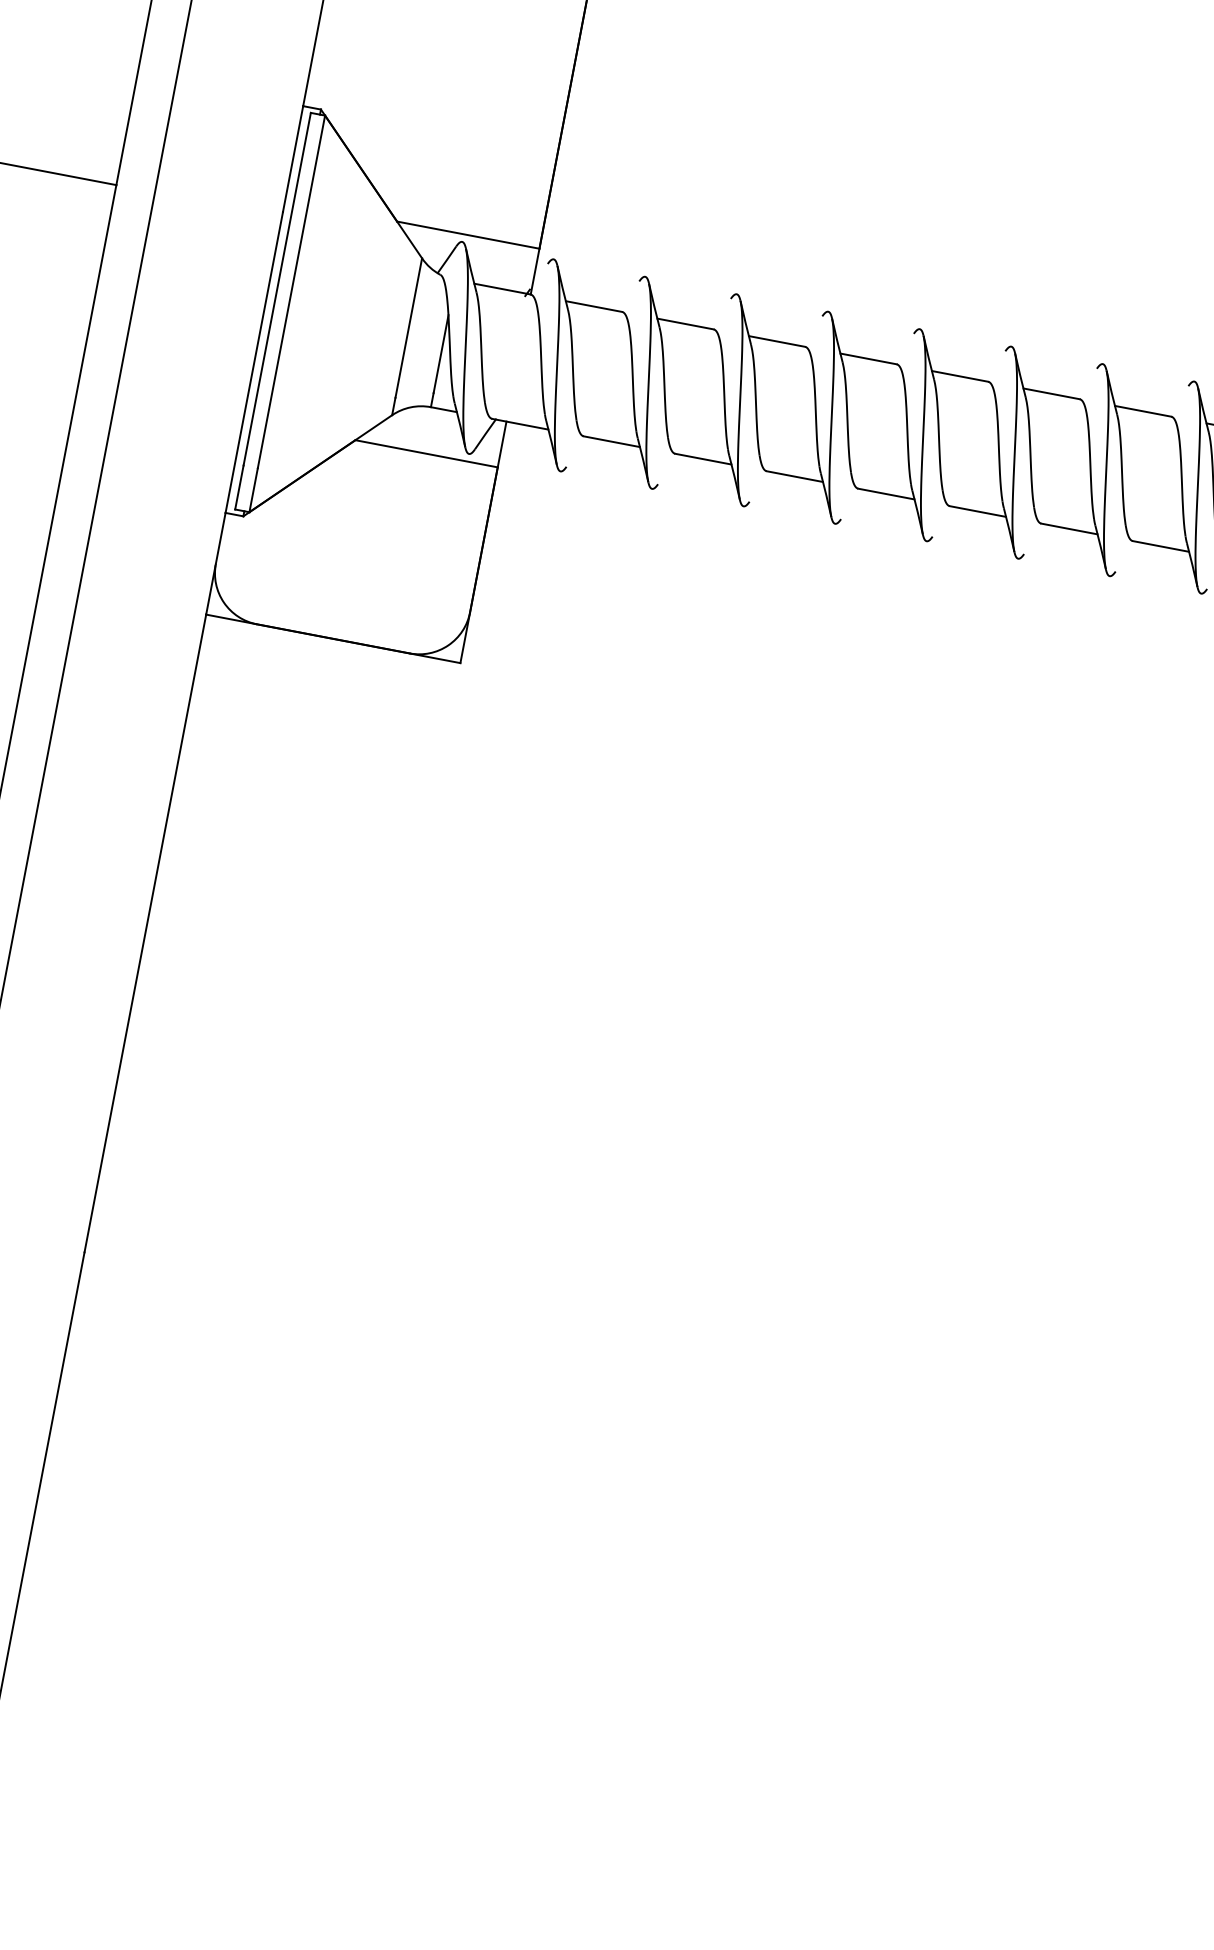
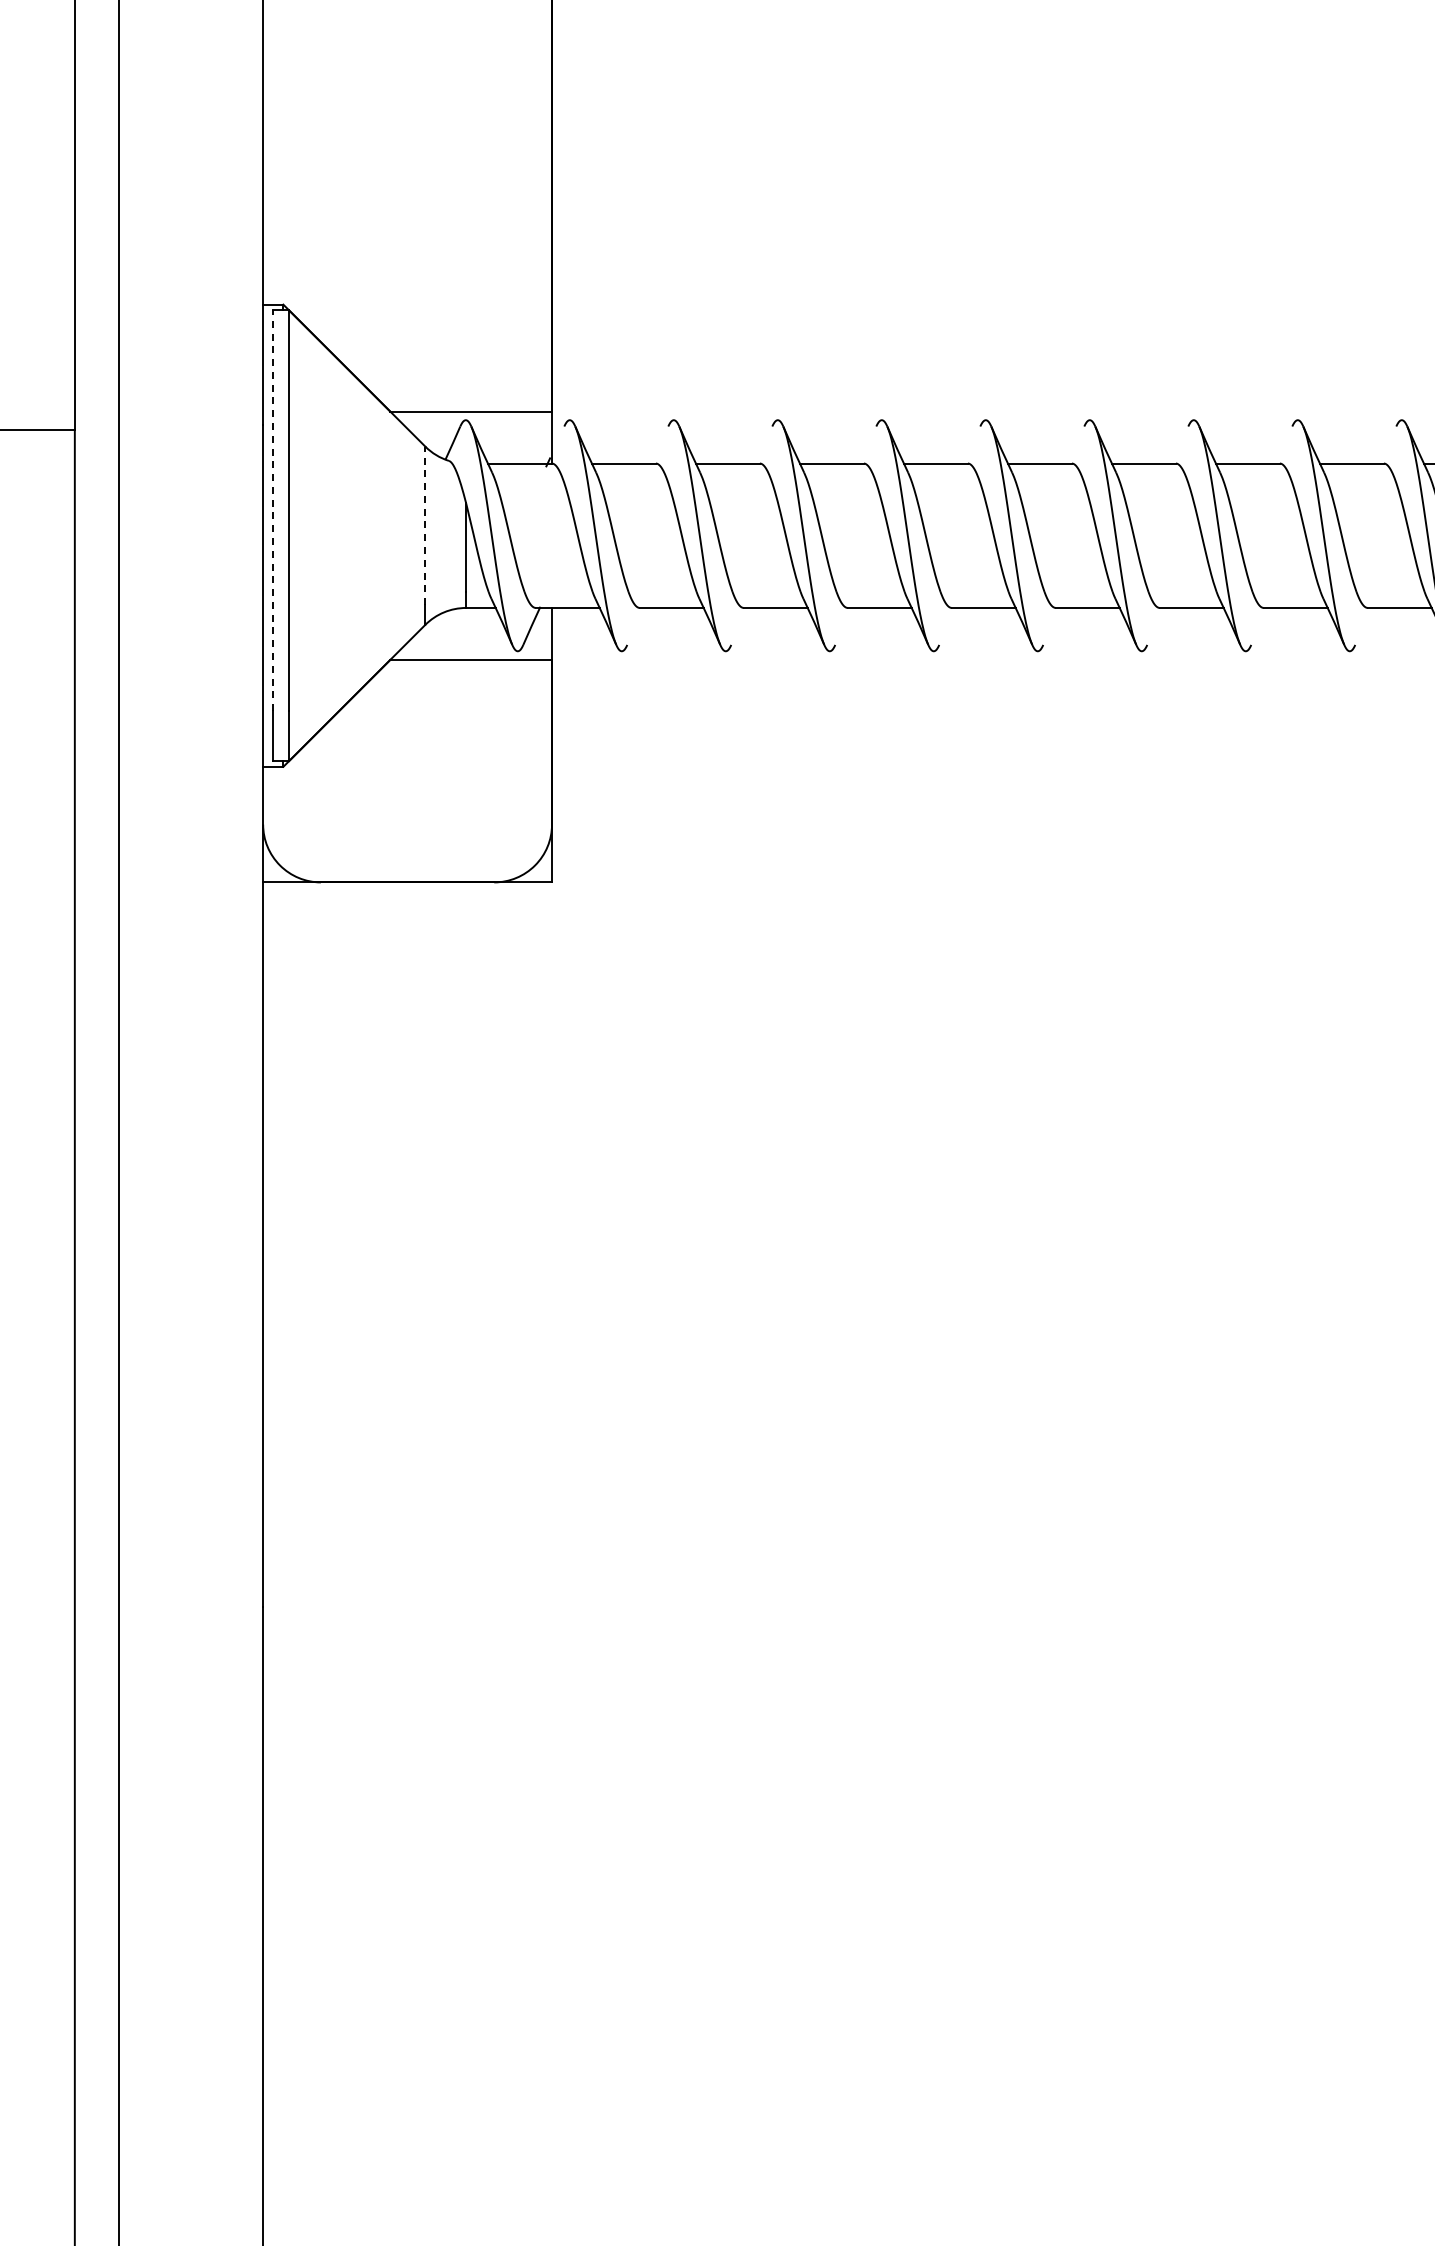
line: (276, 288) -> (272, 510), solid -> dashed
line: (408, 327) -> (425, 525), solid -> dashed

